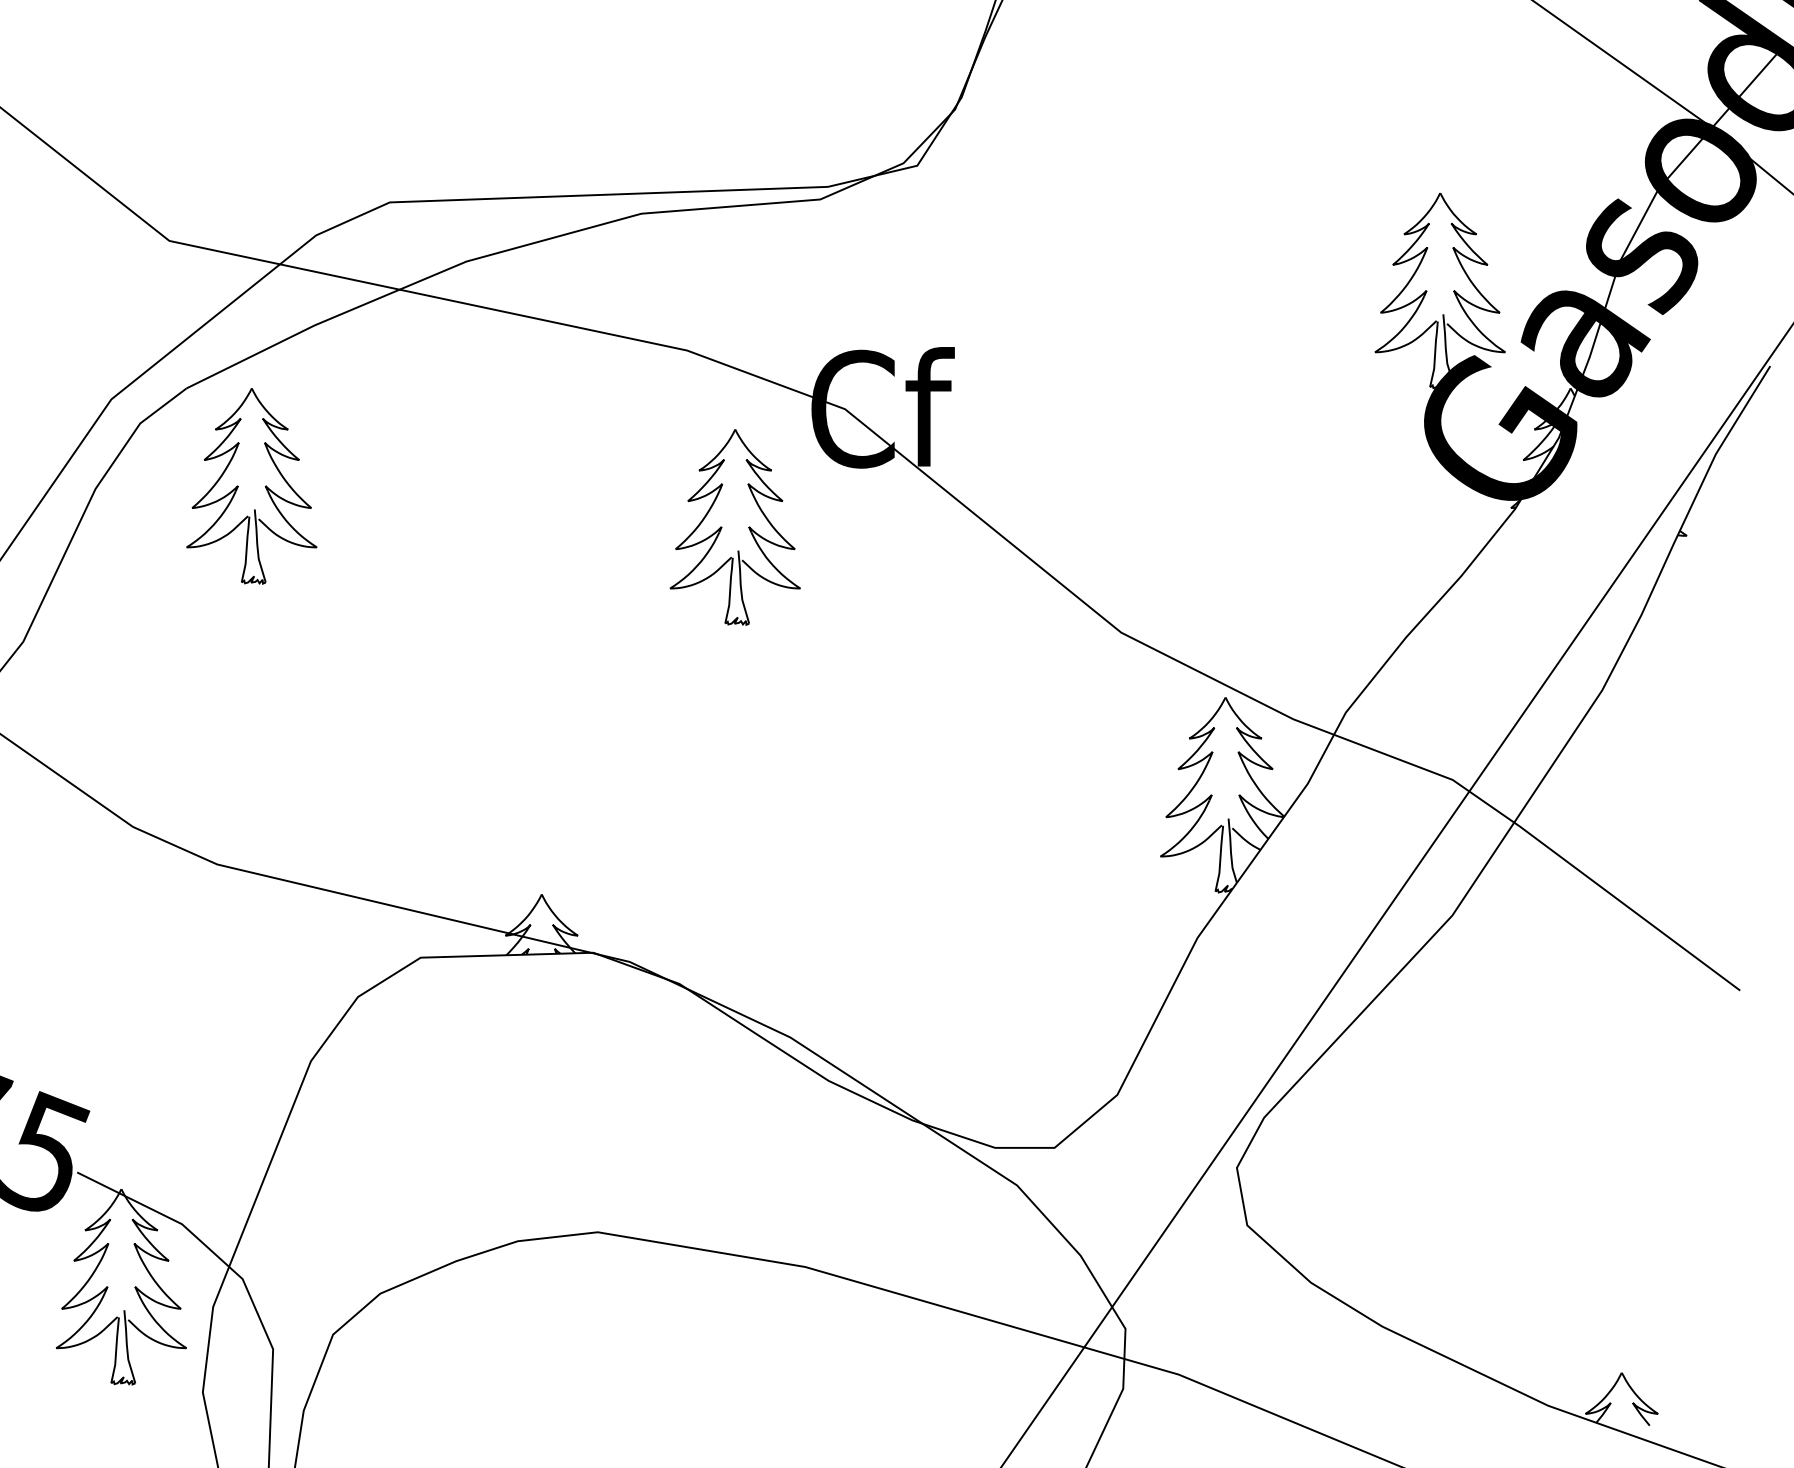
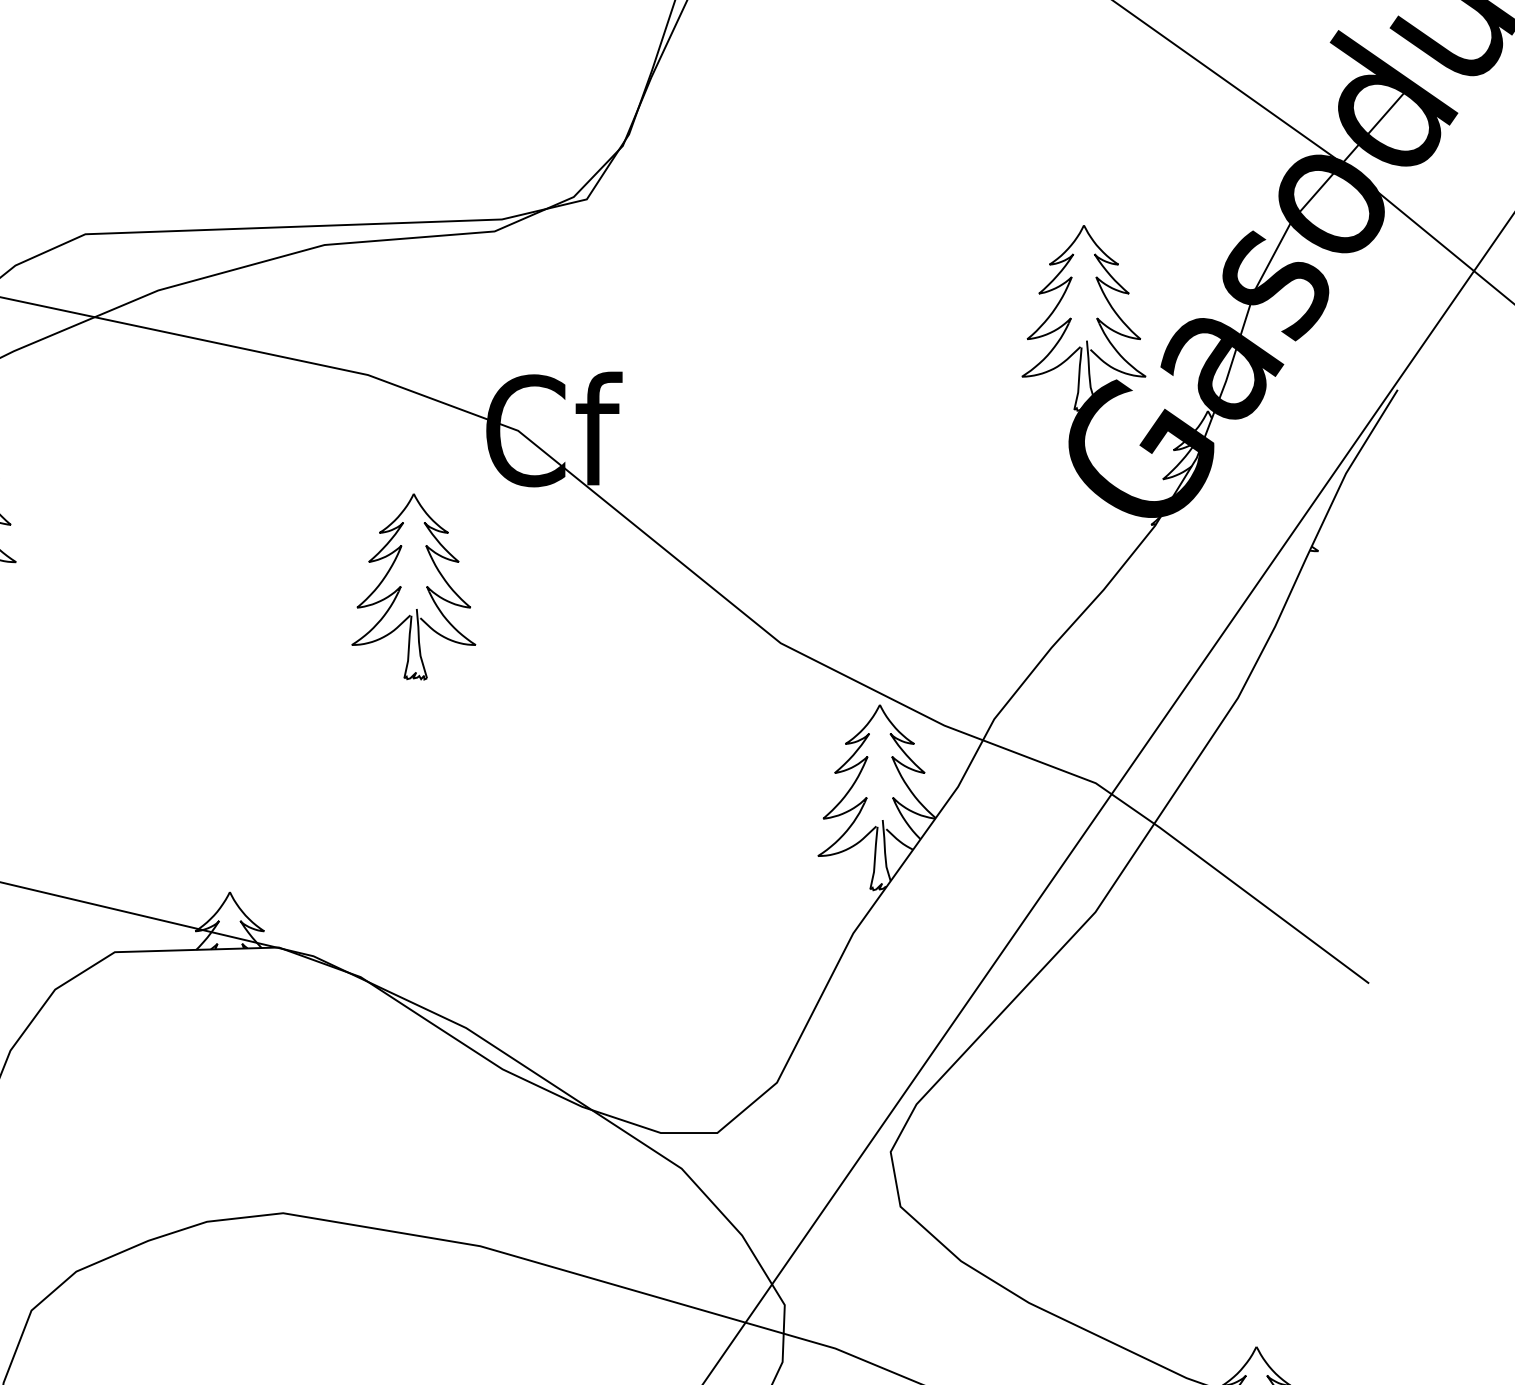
part: (734, 527) -> (413, 587), moved

